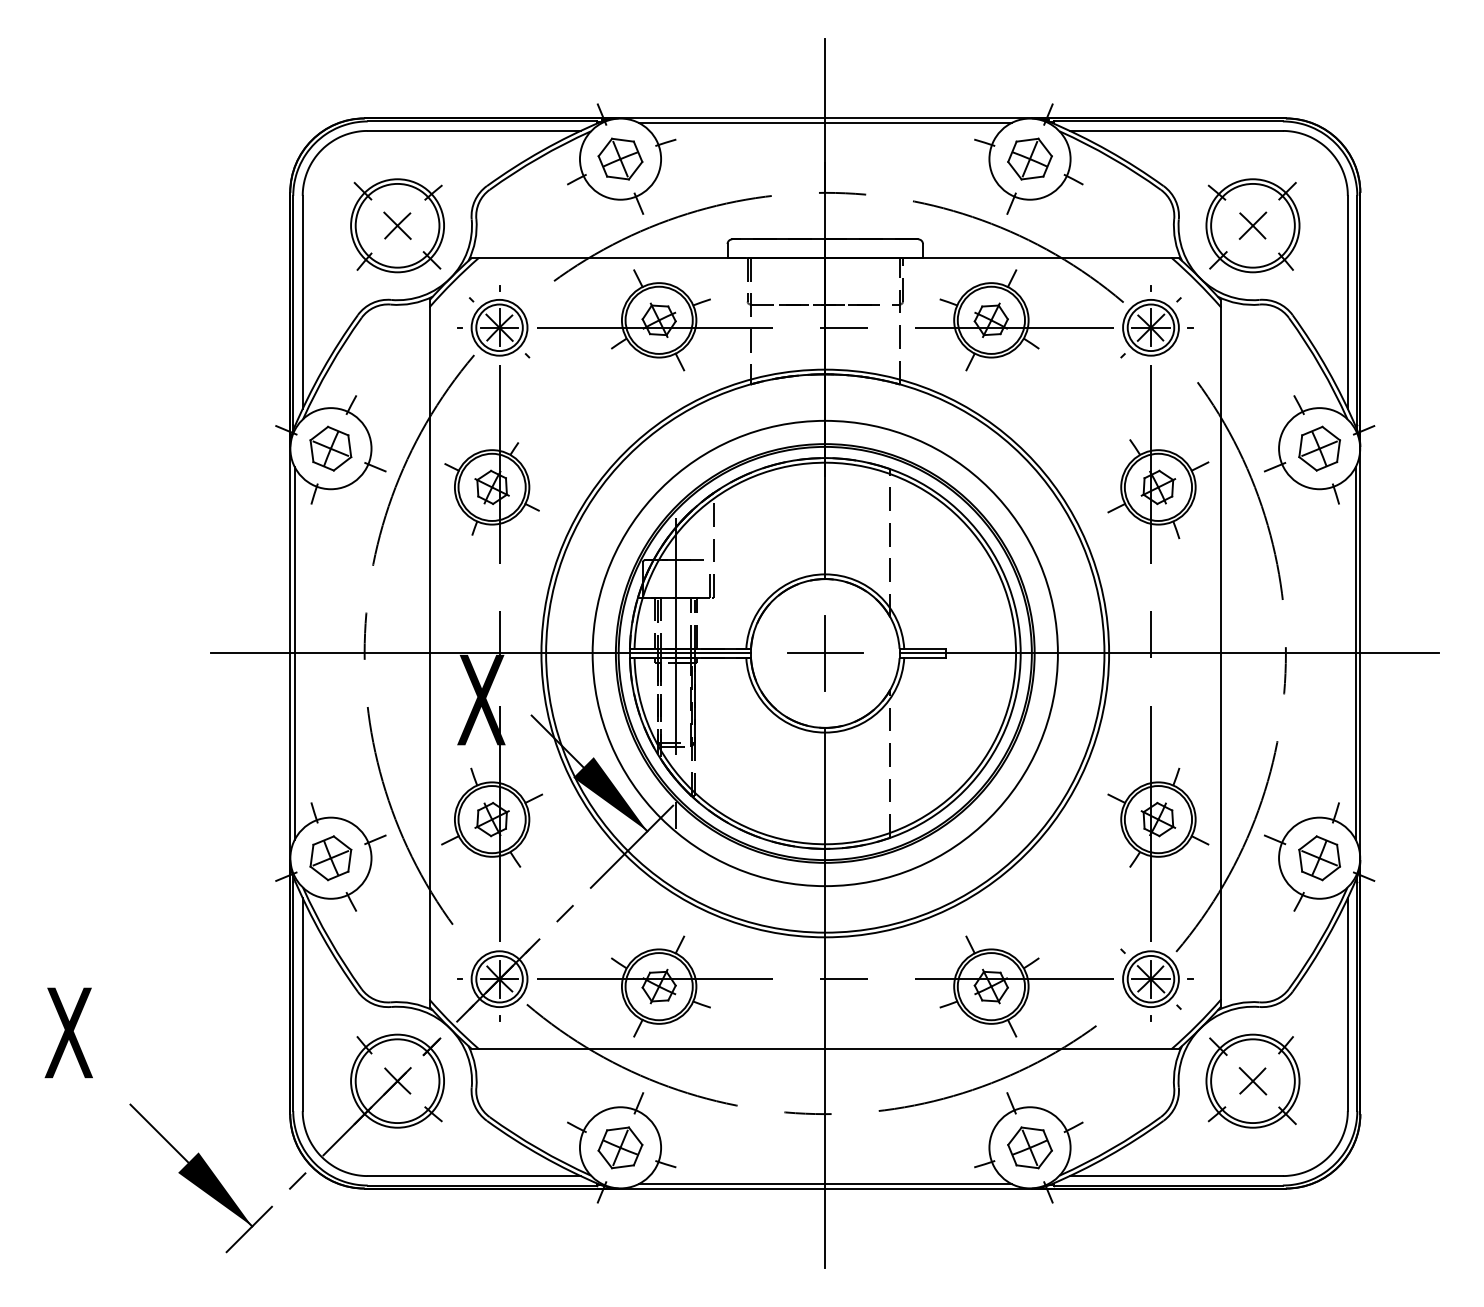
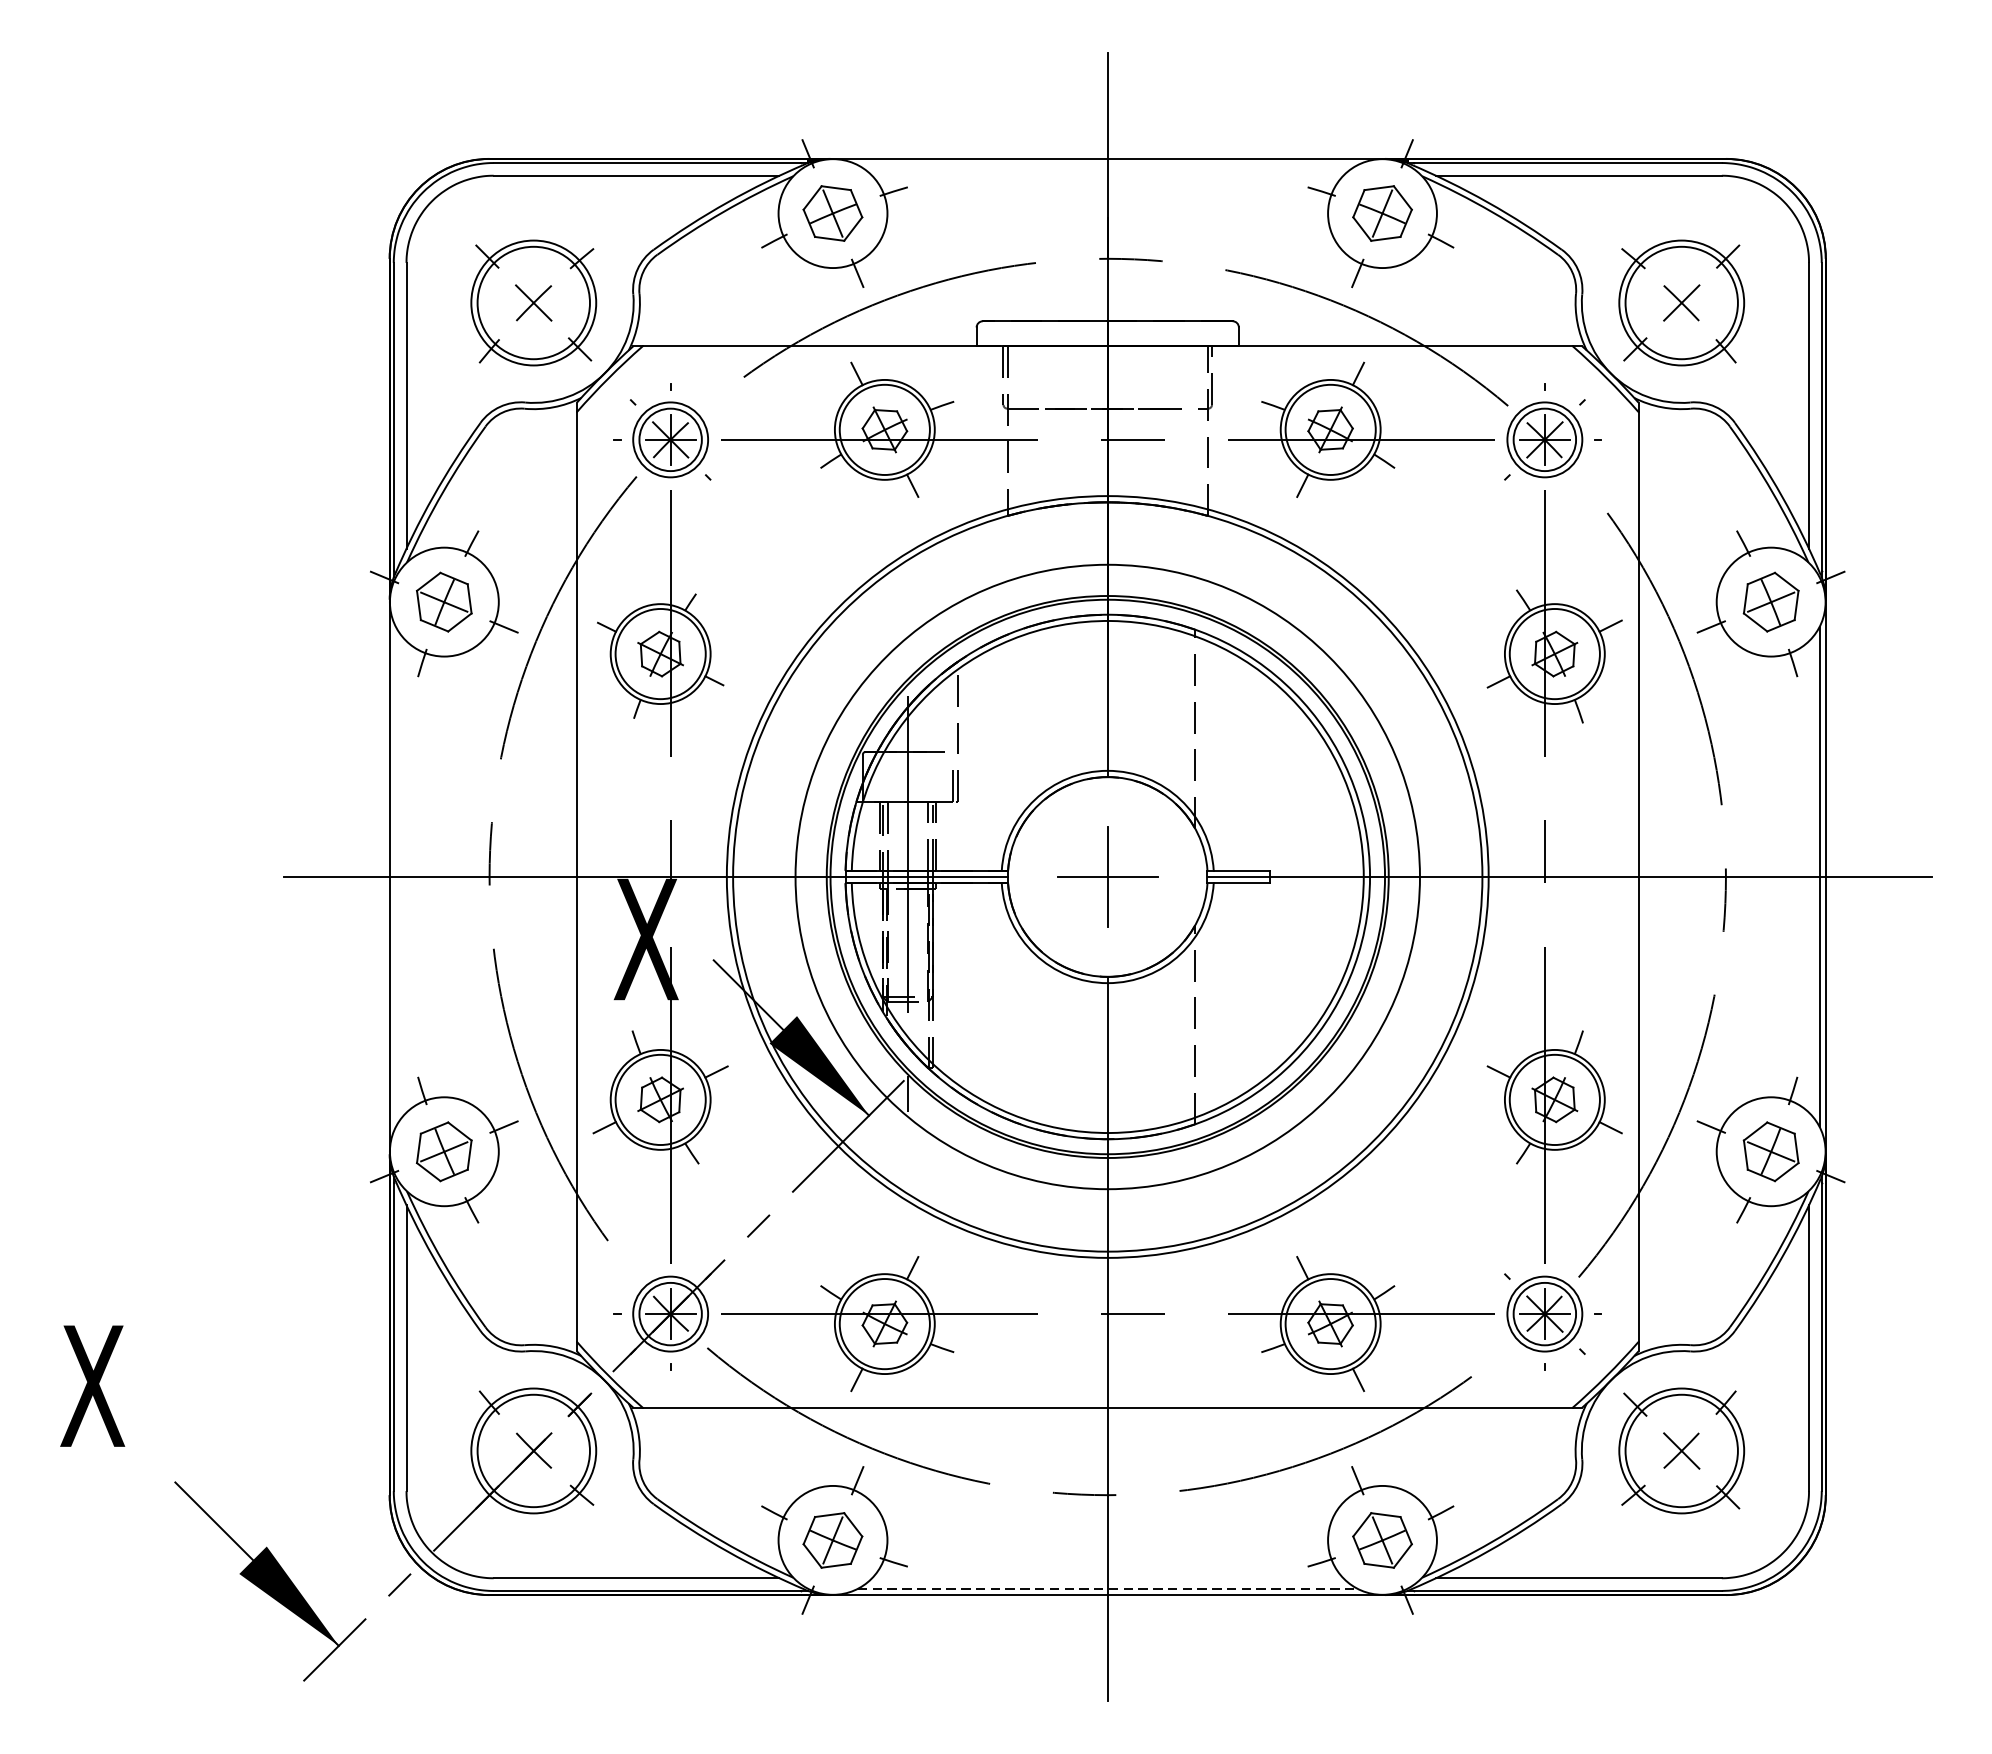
line: (825, 123) -> (1108, 165), removed
line: (294, 653) -> (395, 877), removed
line: (825, 1183) -> (1108, 1588), solid -> dashed

